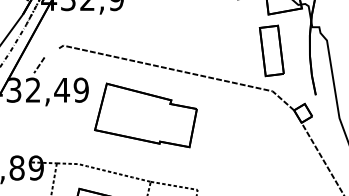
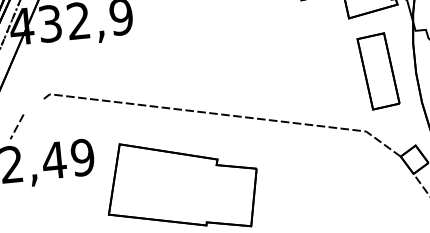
part: (271, 50) -> (377, 70), moved

